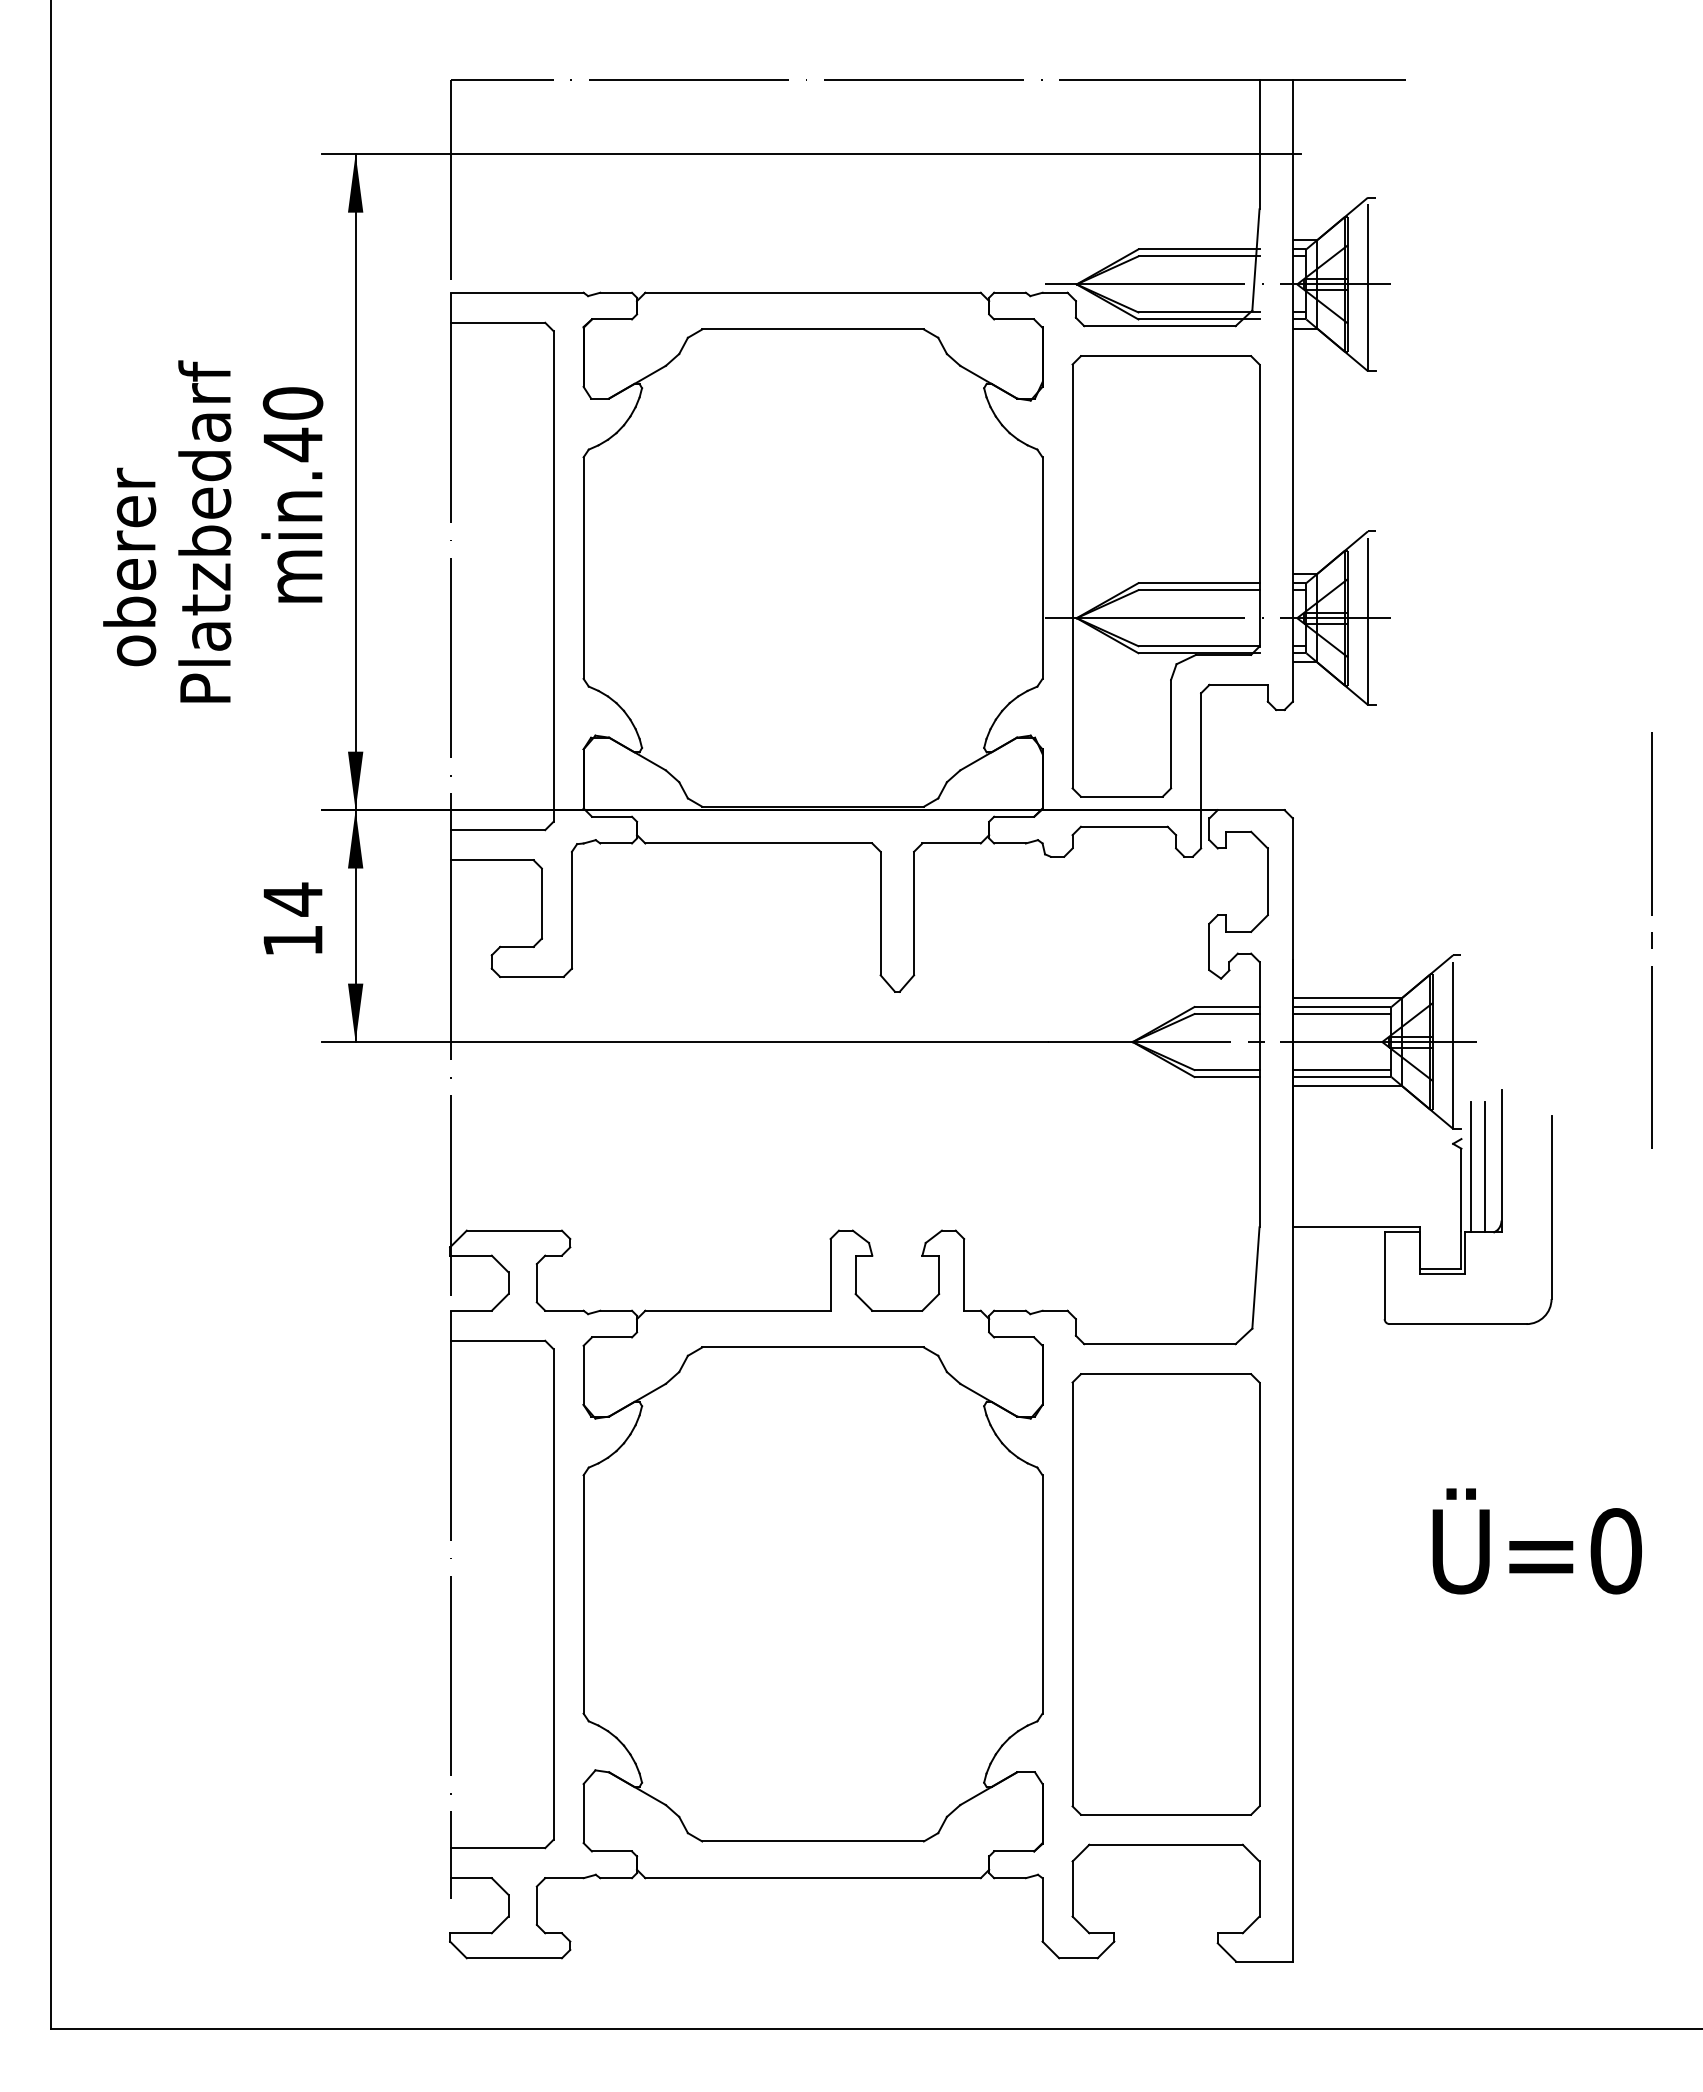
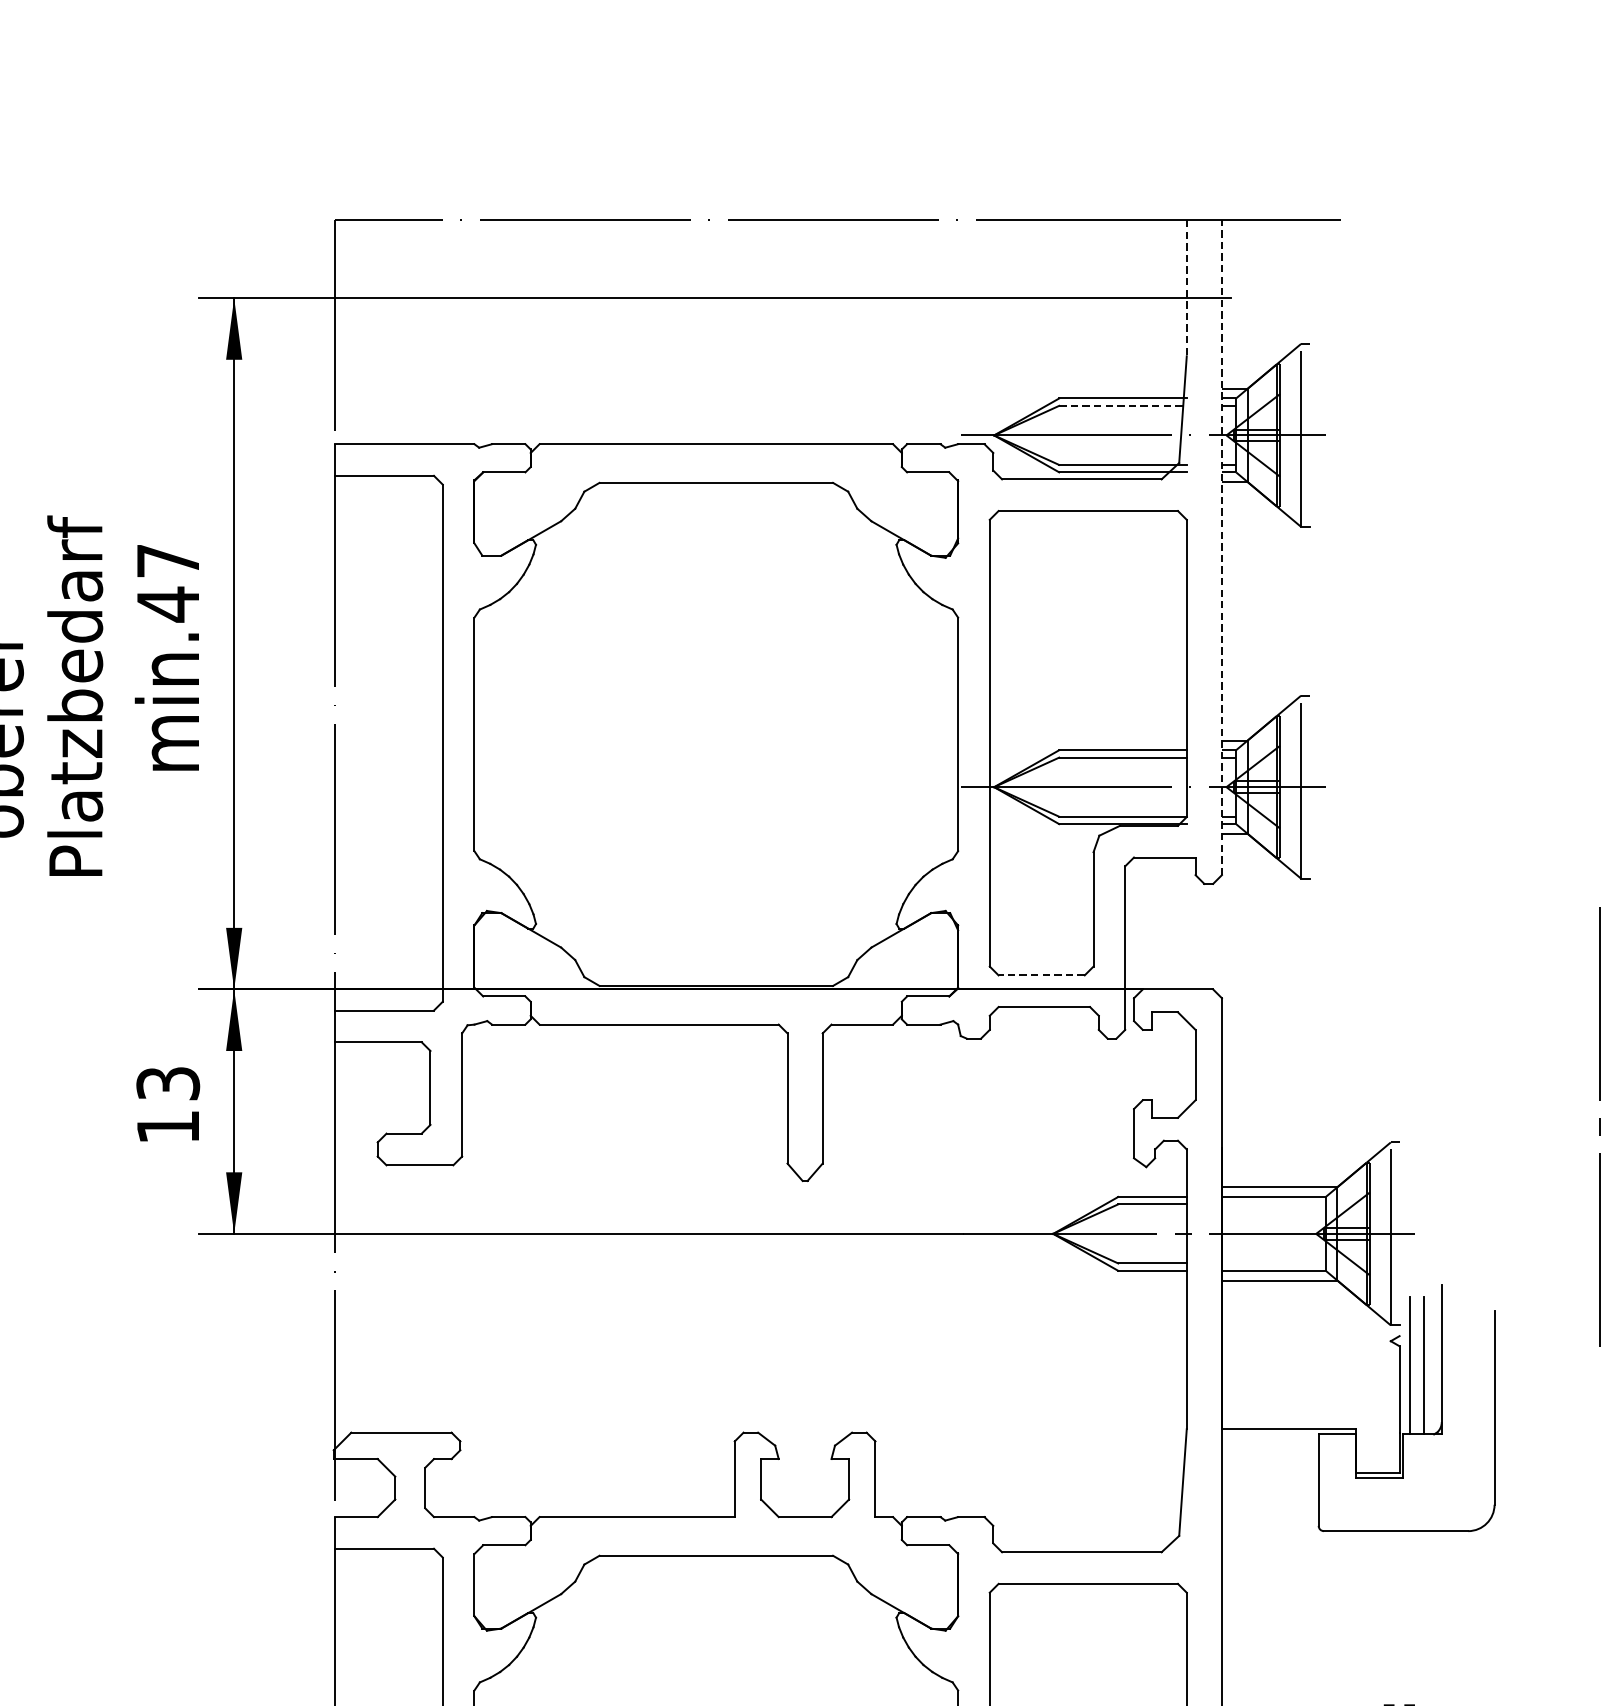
line: (1259, 144) -> (1186, 287), solid -> dashed
line: (1199, 256) -> (1123, 405), solid -> dashed
line: (1292, 390) -> (1221, 547), solid -> dashed
text: (292, 403) -> (167, 560), min.40 -> min.47
line: (1121, 796) -> (1041, 975), solid -> dashed
text: (292, 899) -> (167, 1083), 14 -> 13
line: (1341, 1014) -> (1273, 1204), removed
line: (1341, 1070) -> (1273, 1263), removed

